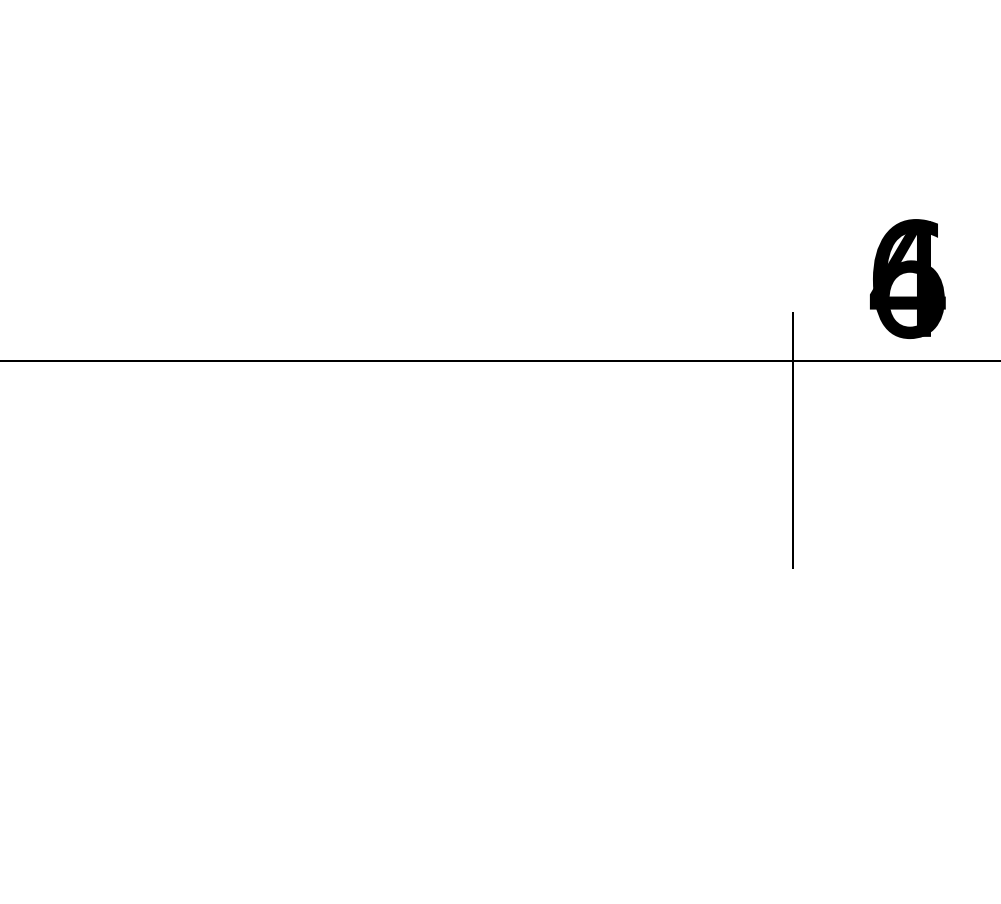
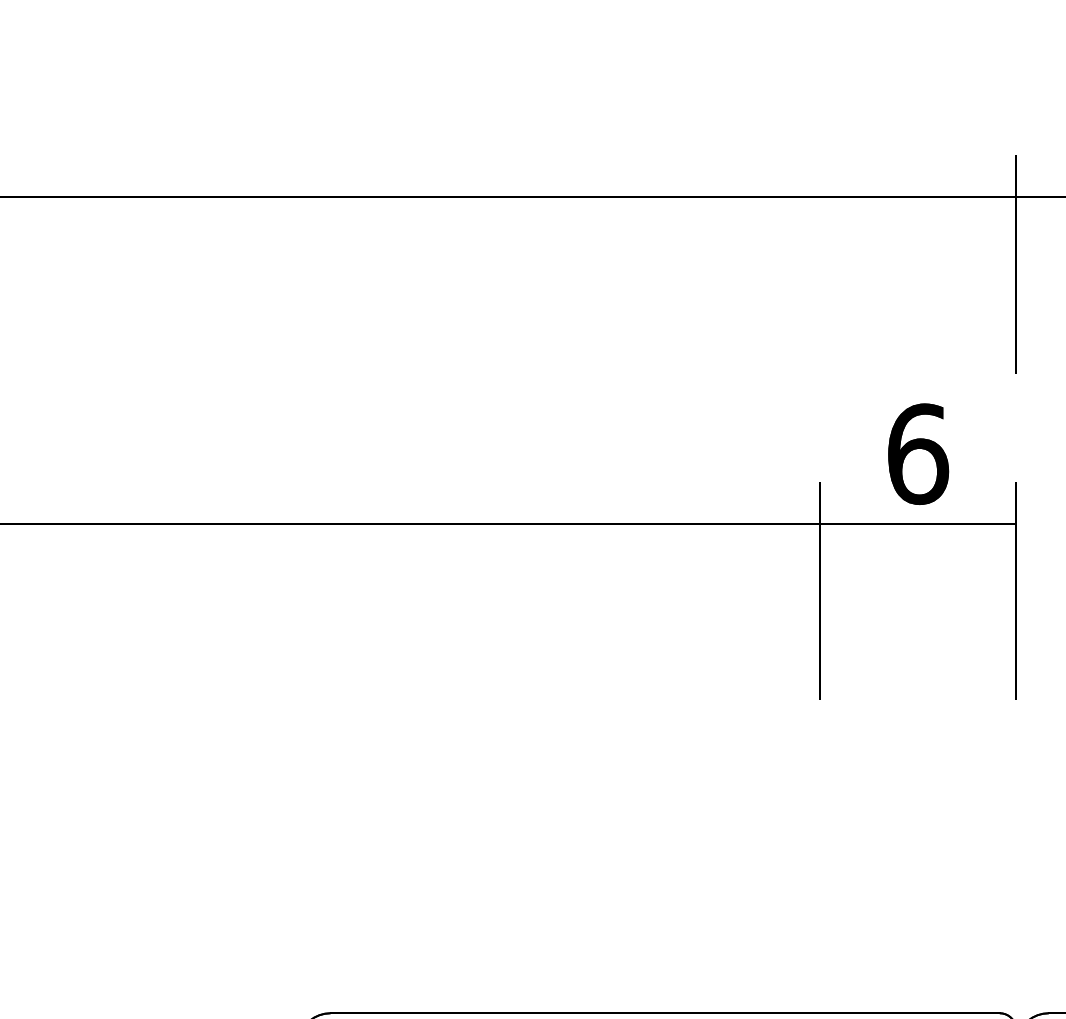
text: (907, 278) -> (917, 453), 4 -> 6

